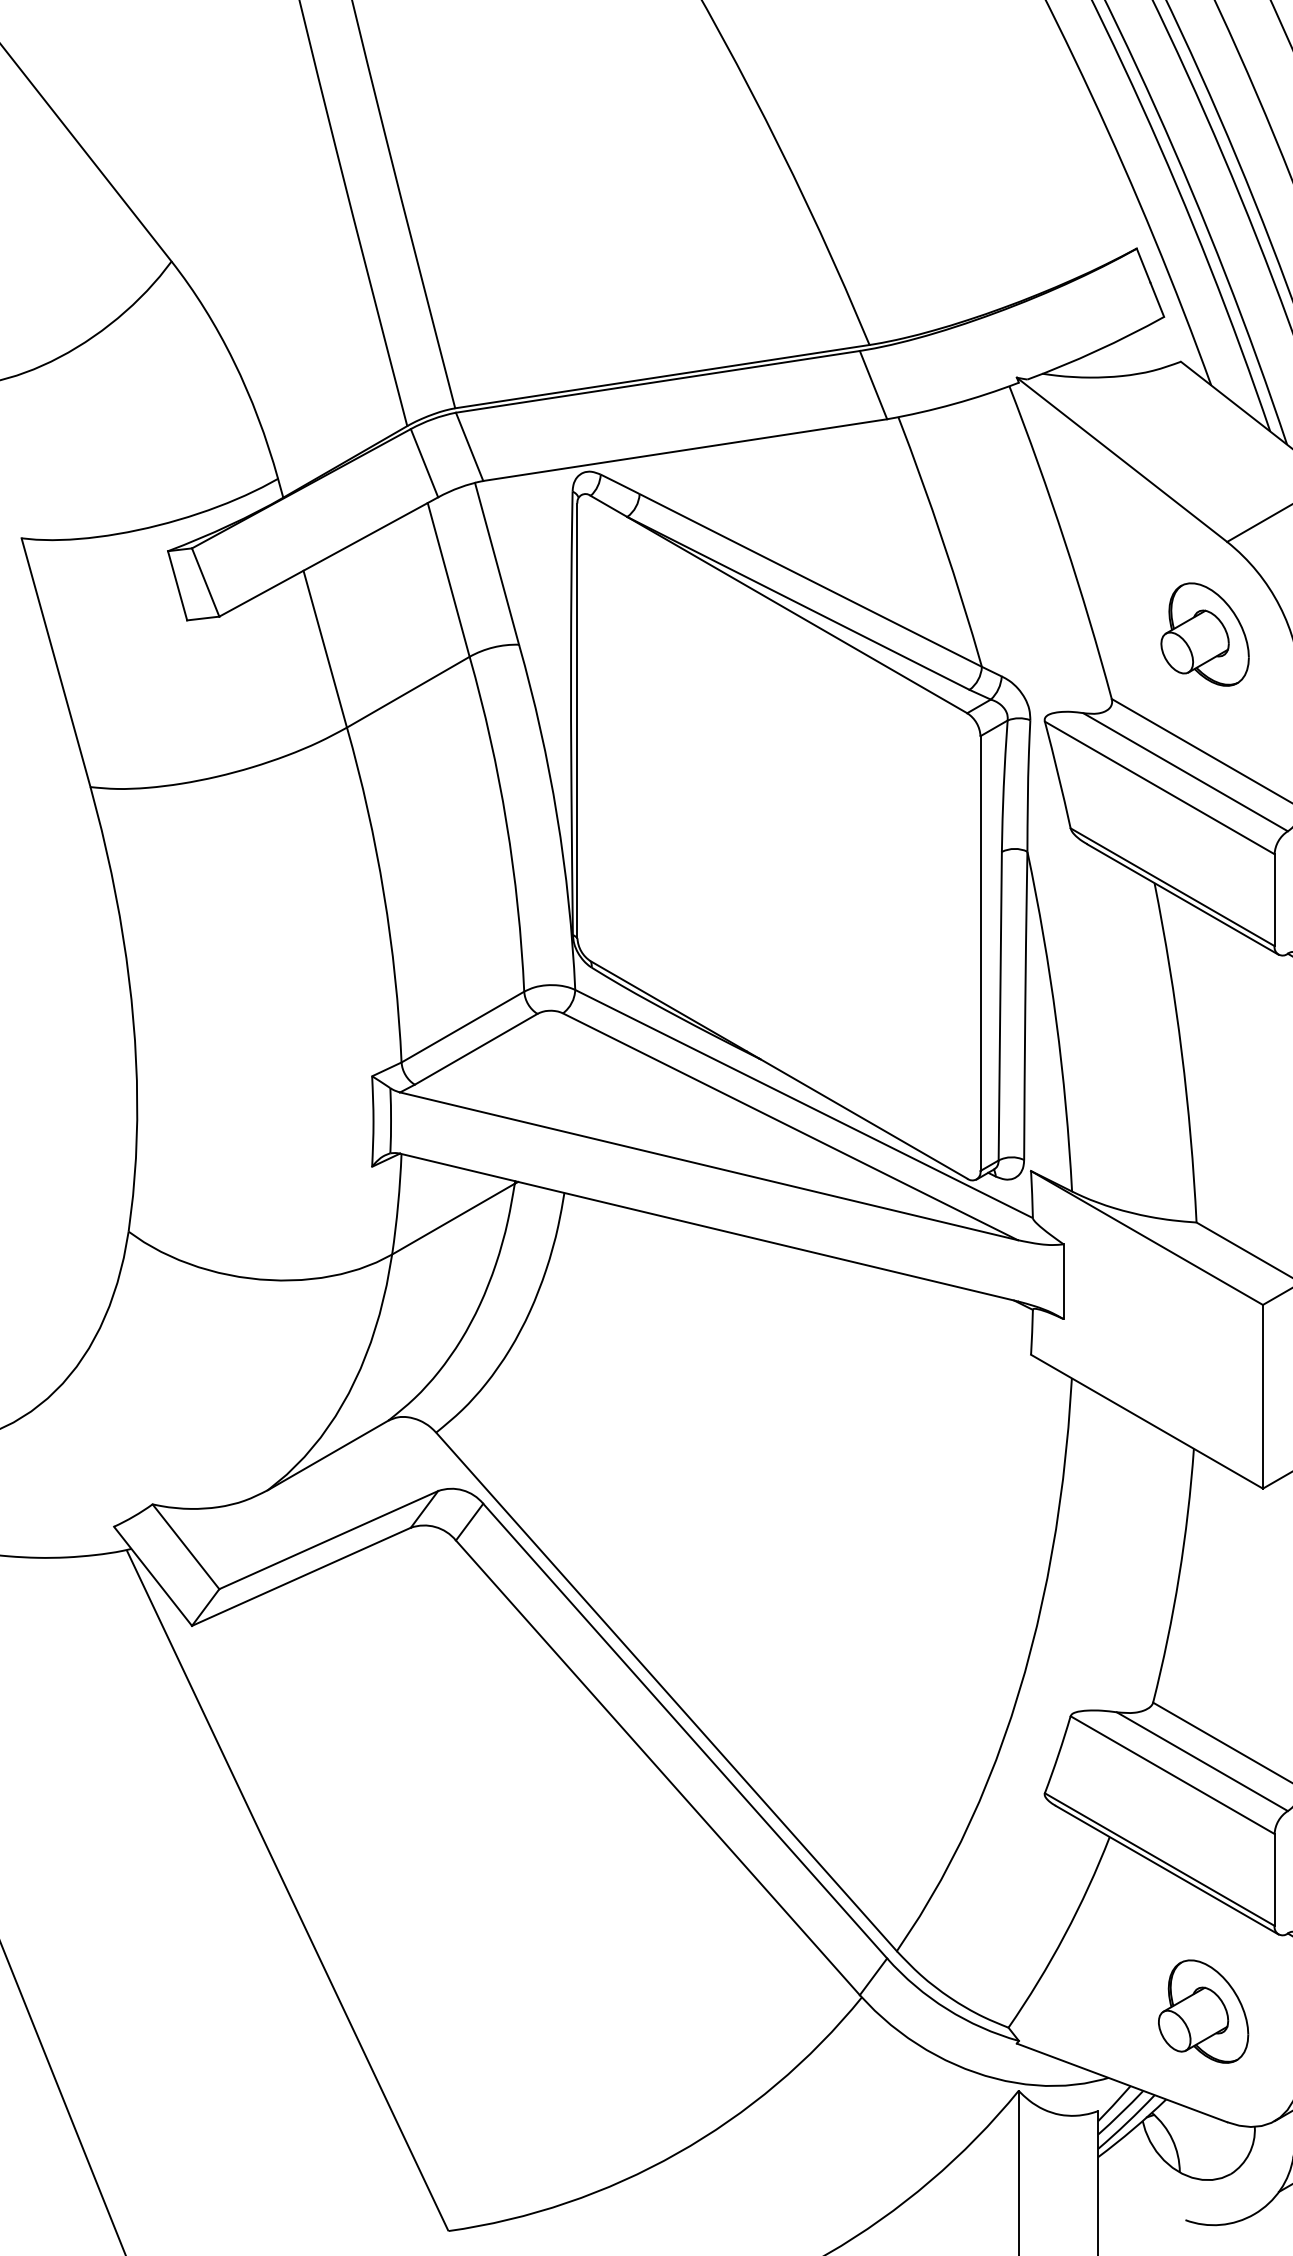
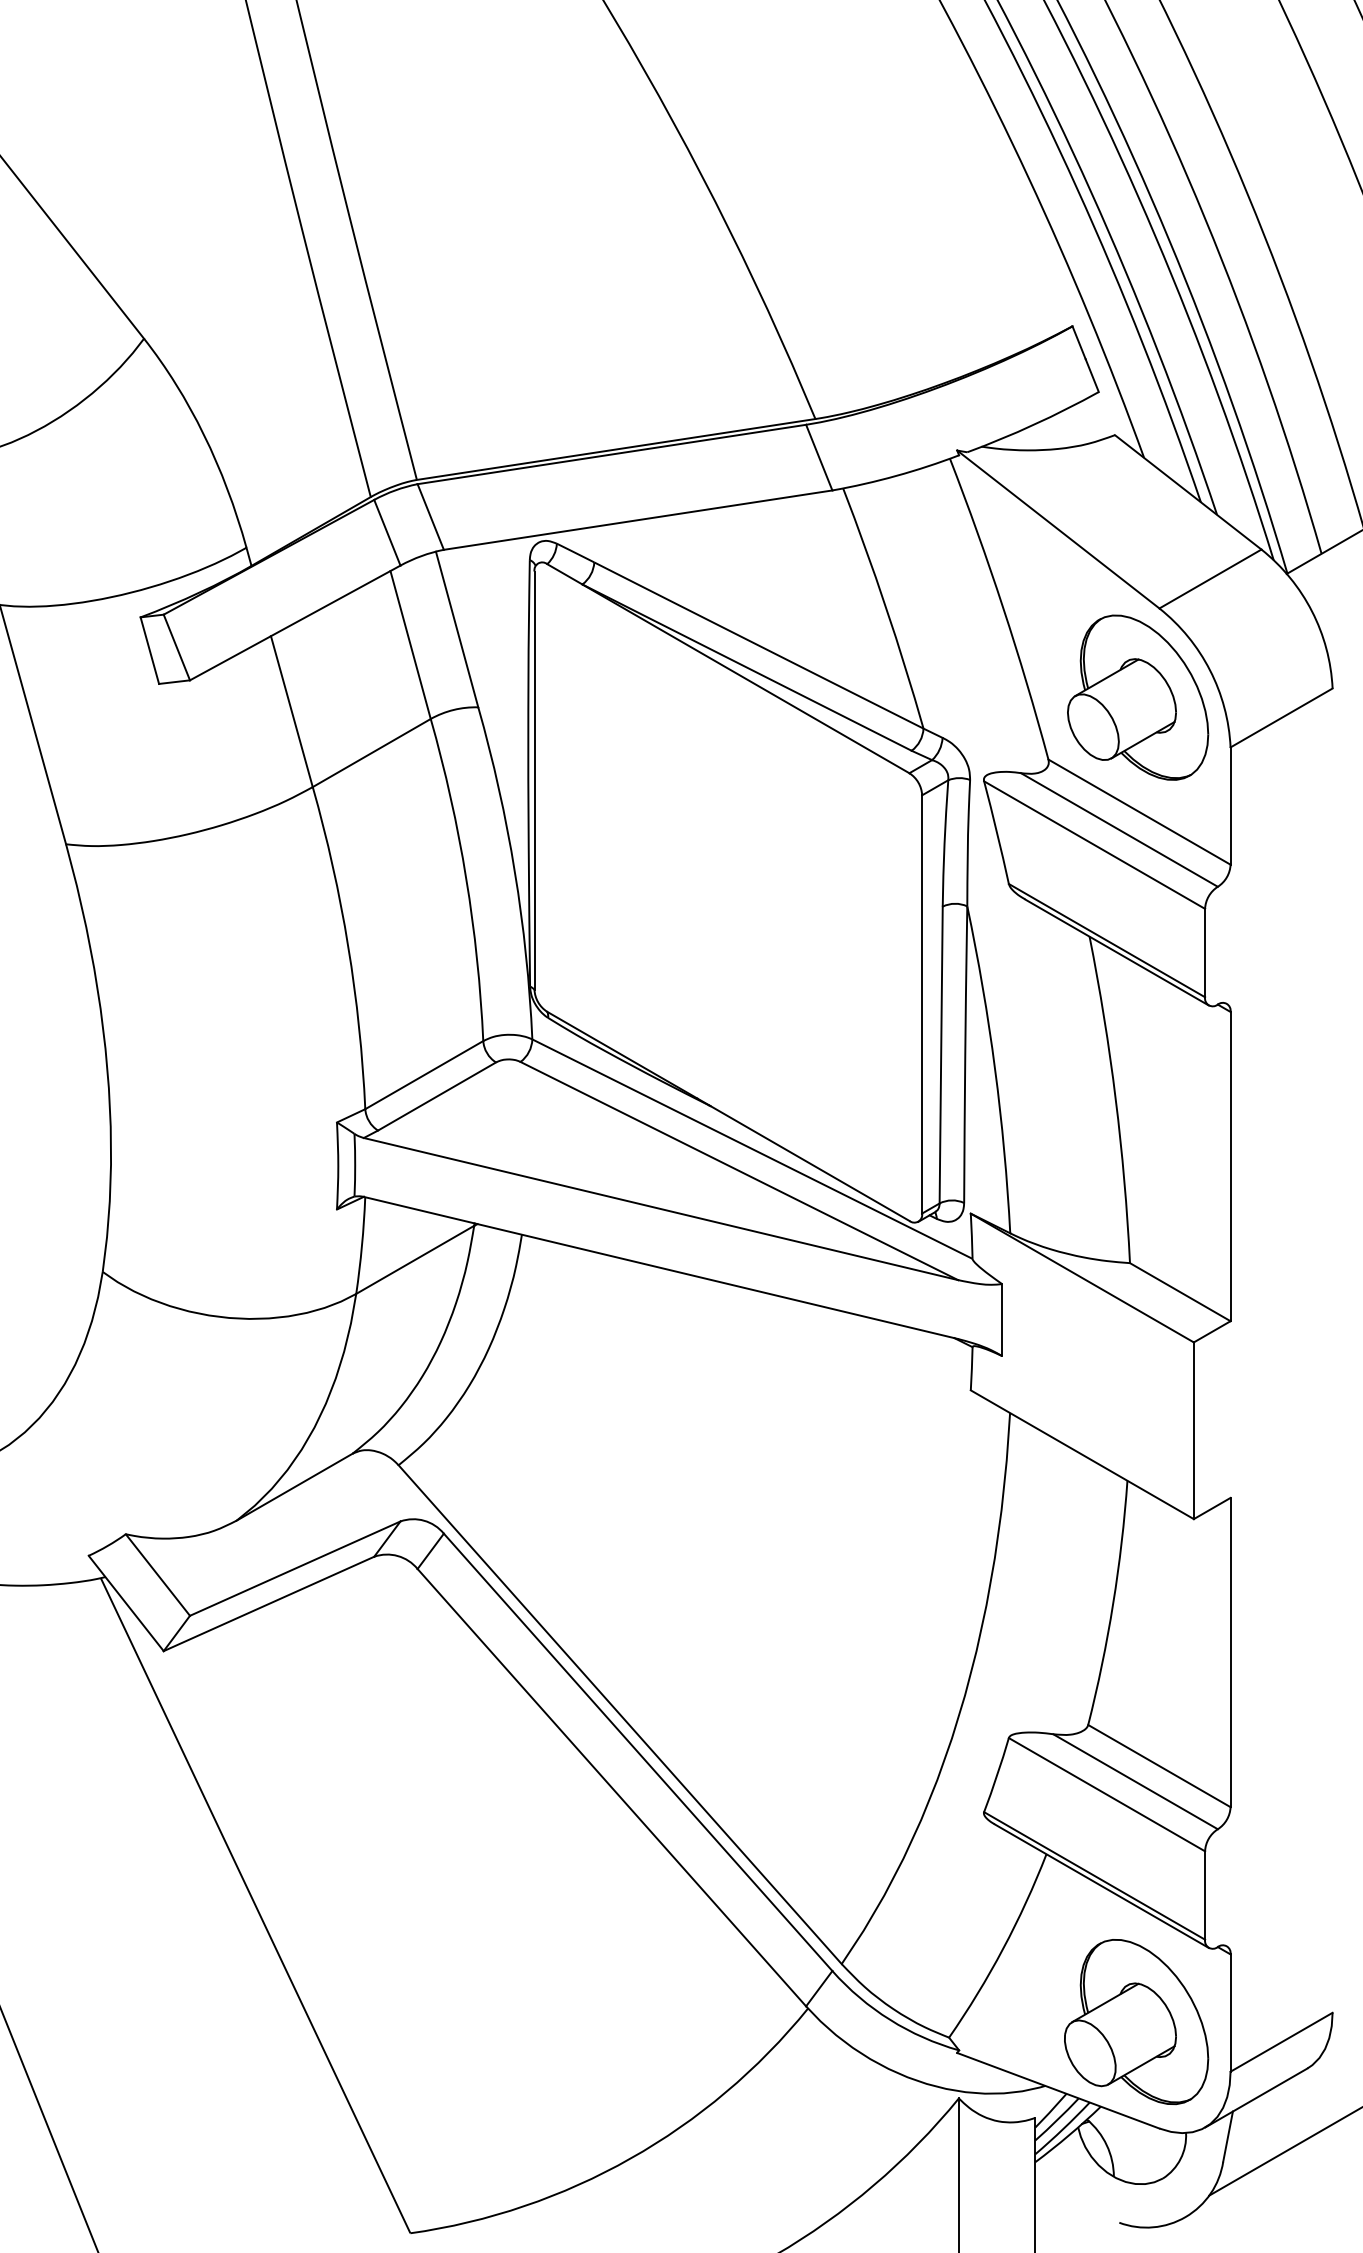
part: (1205, 634) -> (1138, 697), size x1.67
part: (1203, 2011) -> (1136, 2022), size x1.67

